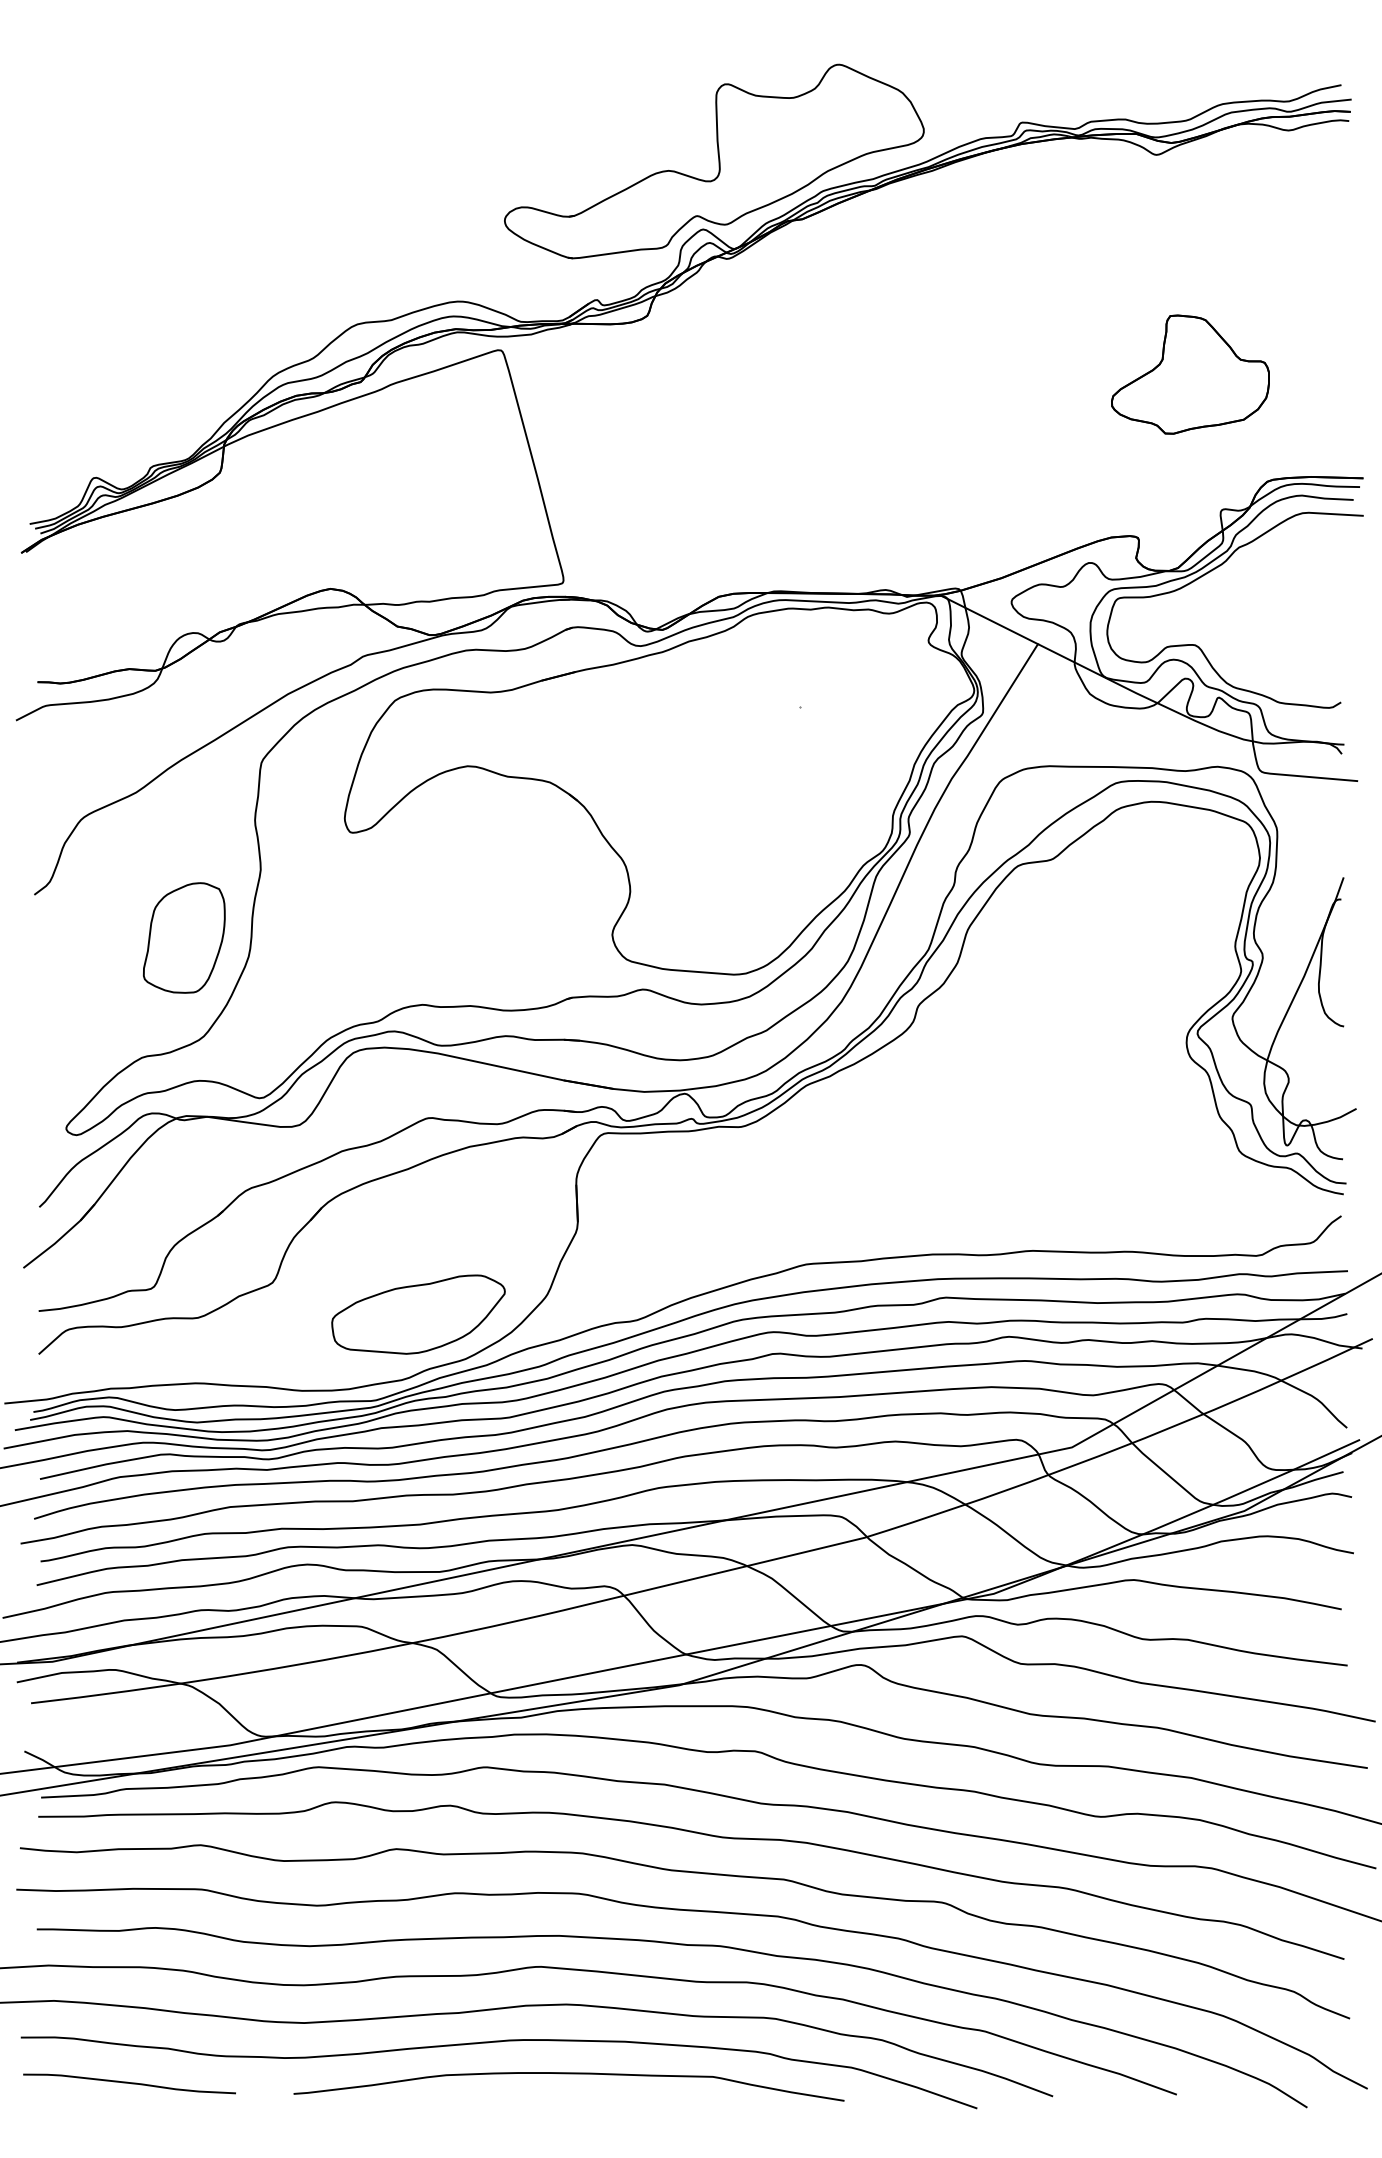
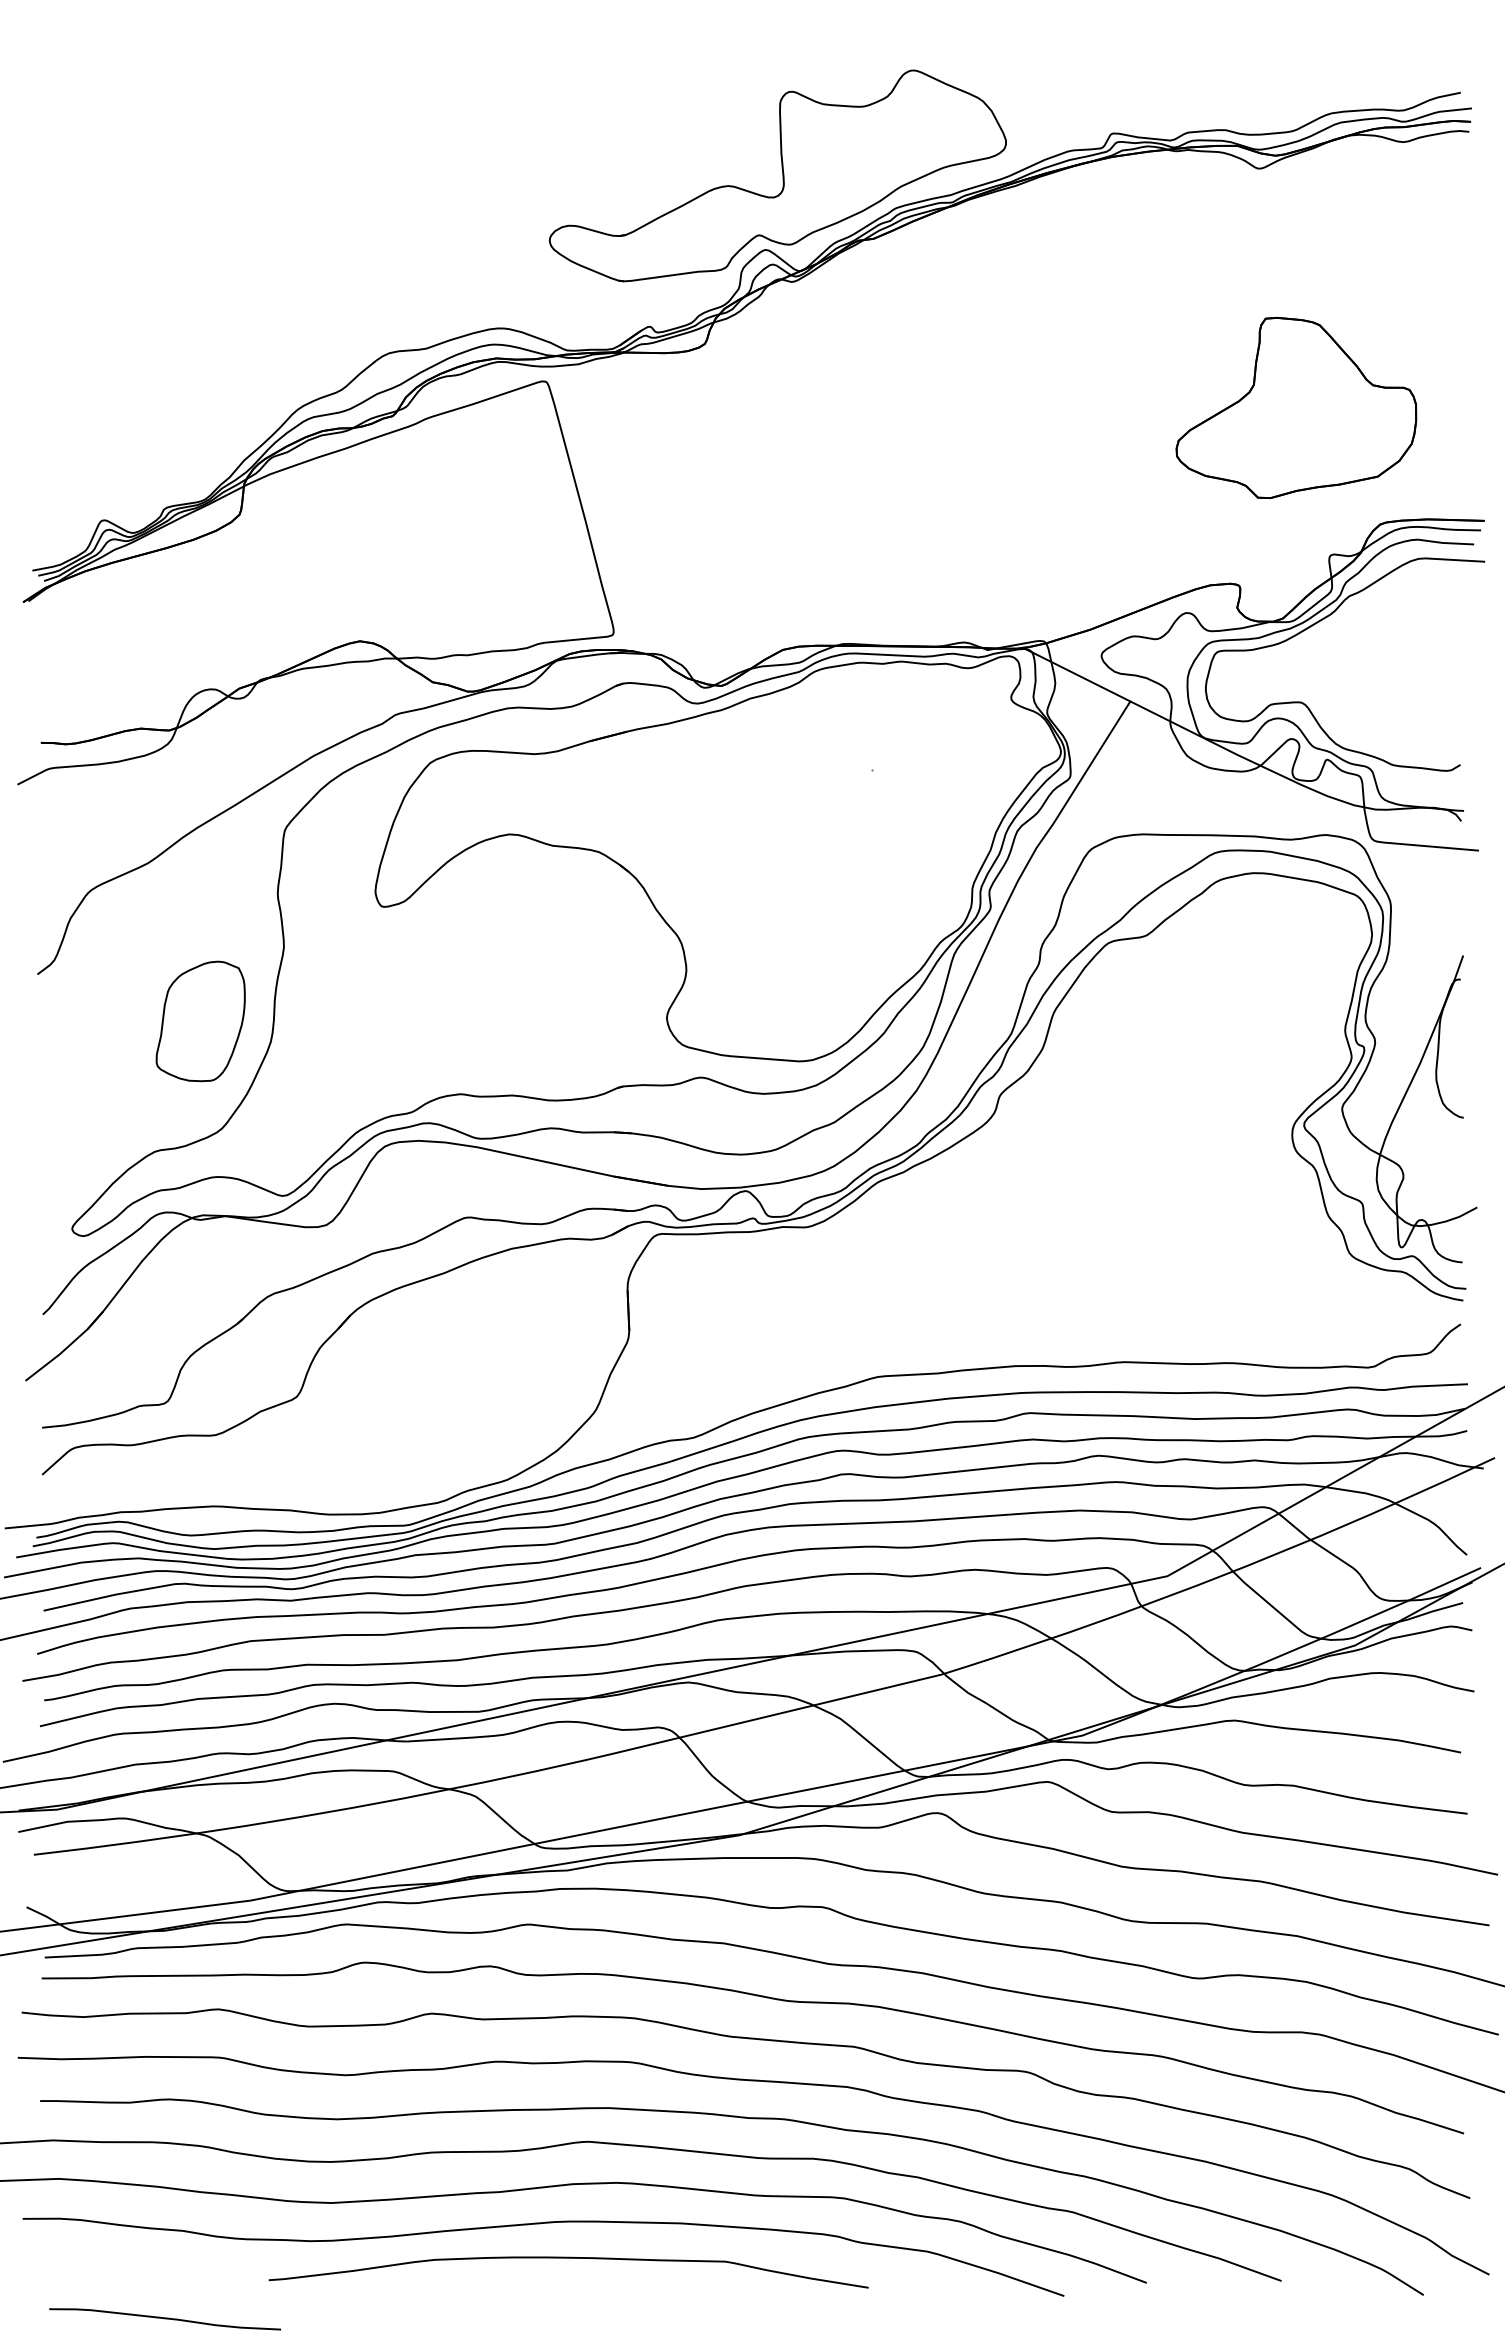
part: (1190, 374) -> (1296, 407), size x1.4
part: (418, 1314) -> (455, 1431), removed
curve: (568, 2073) -> (568, 2258), moved
curve: (129, 2084) -> (164, 2319), moved

